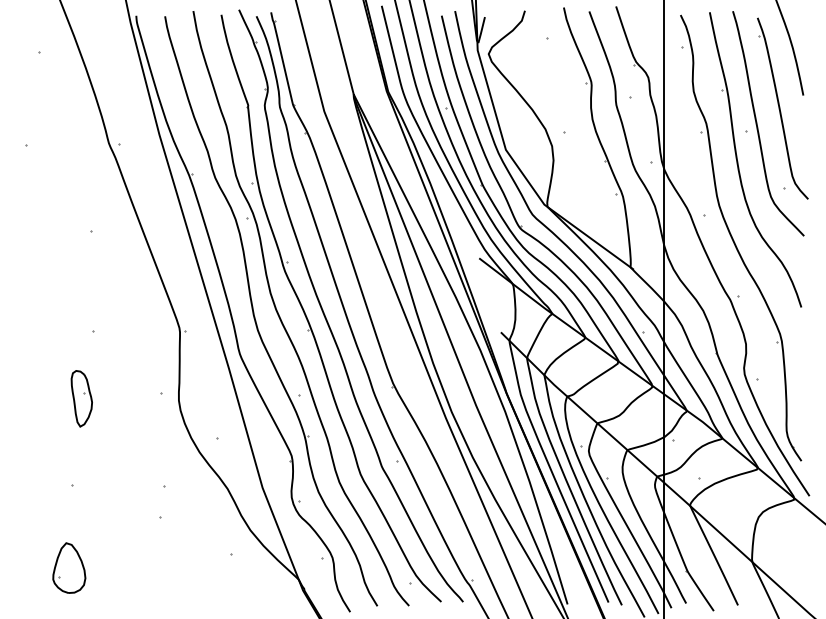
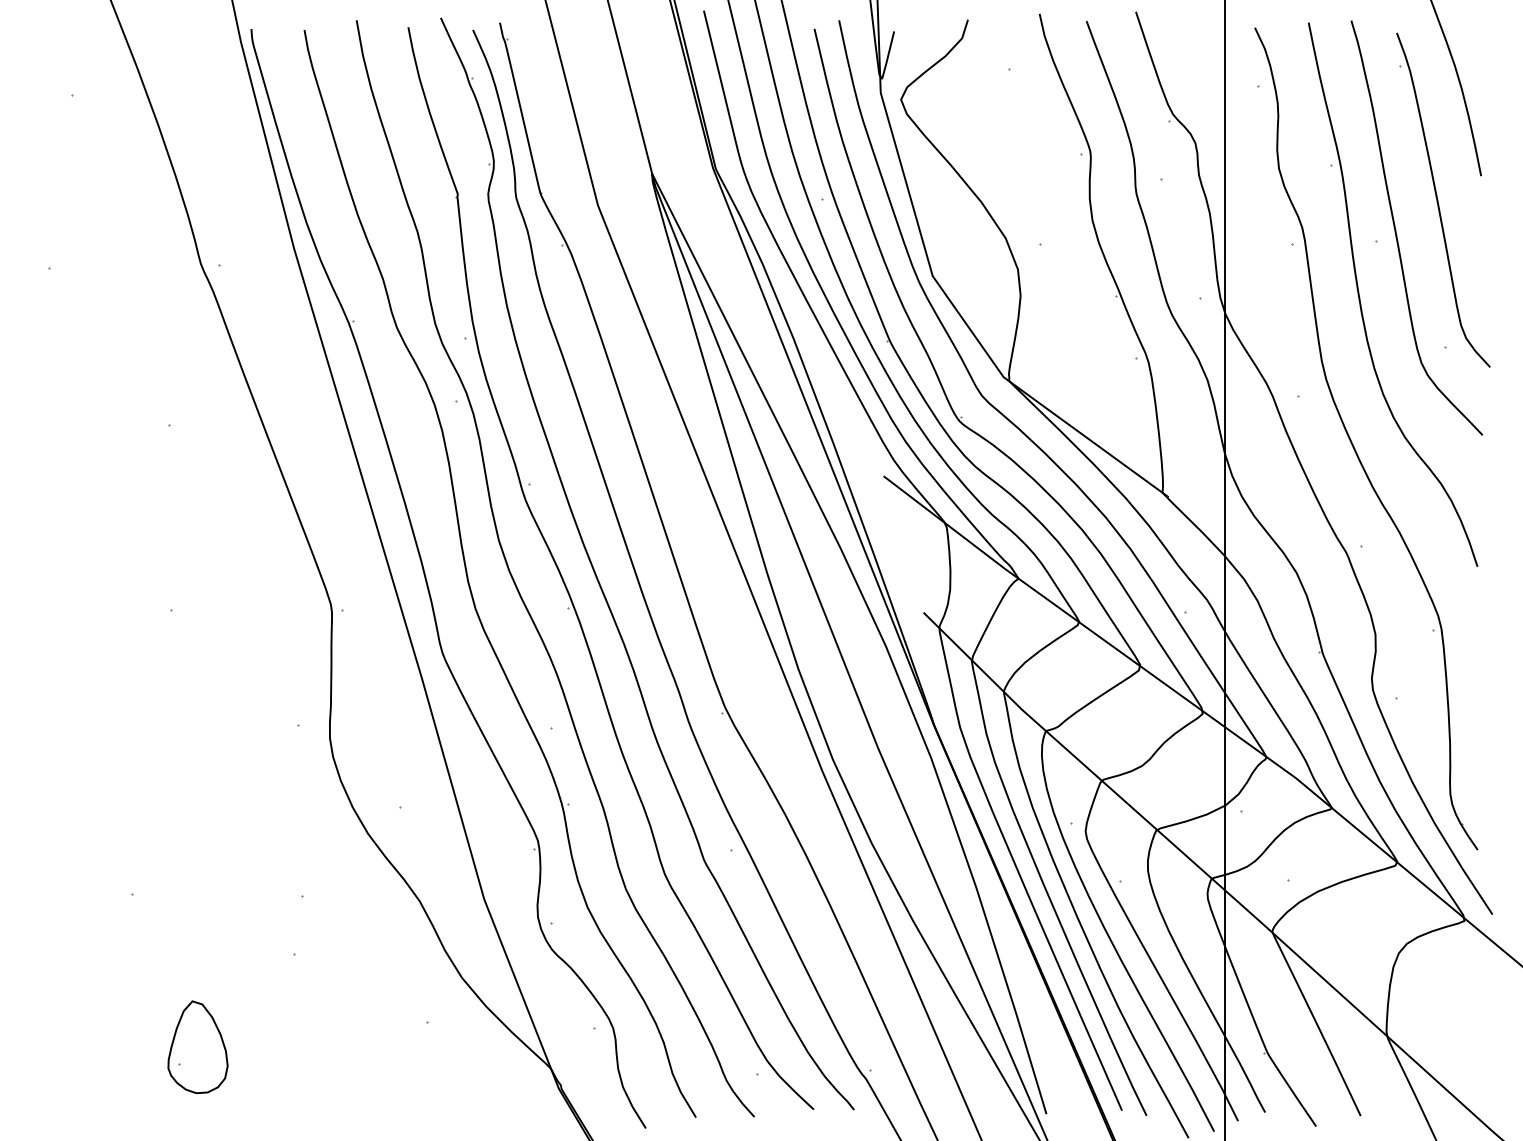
part: (81, 398) -> (150, 734), removed
part: (69, 567) -> (198, 1046), moved

